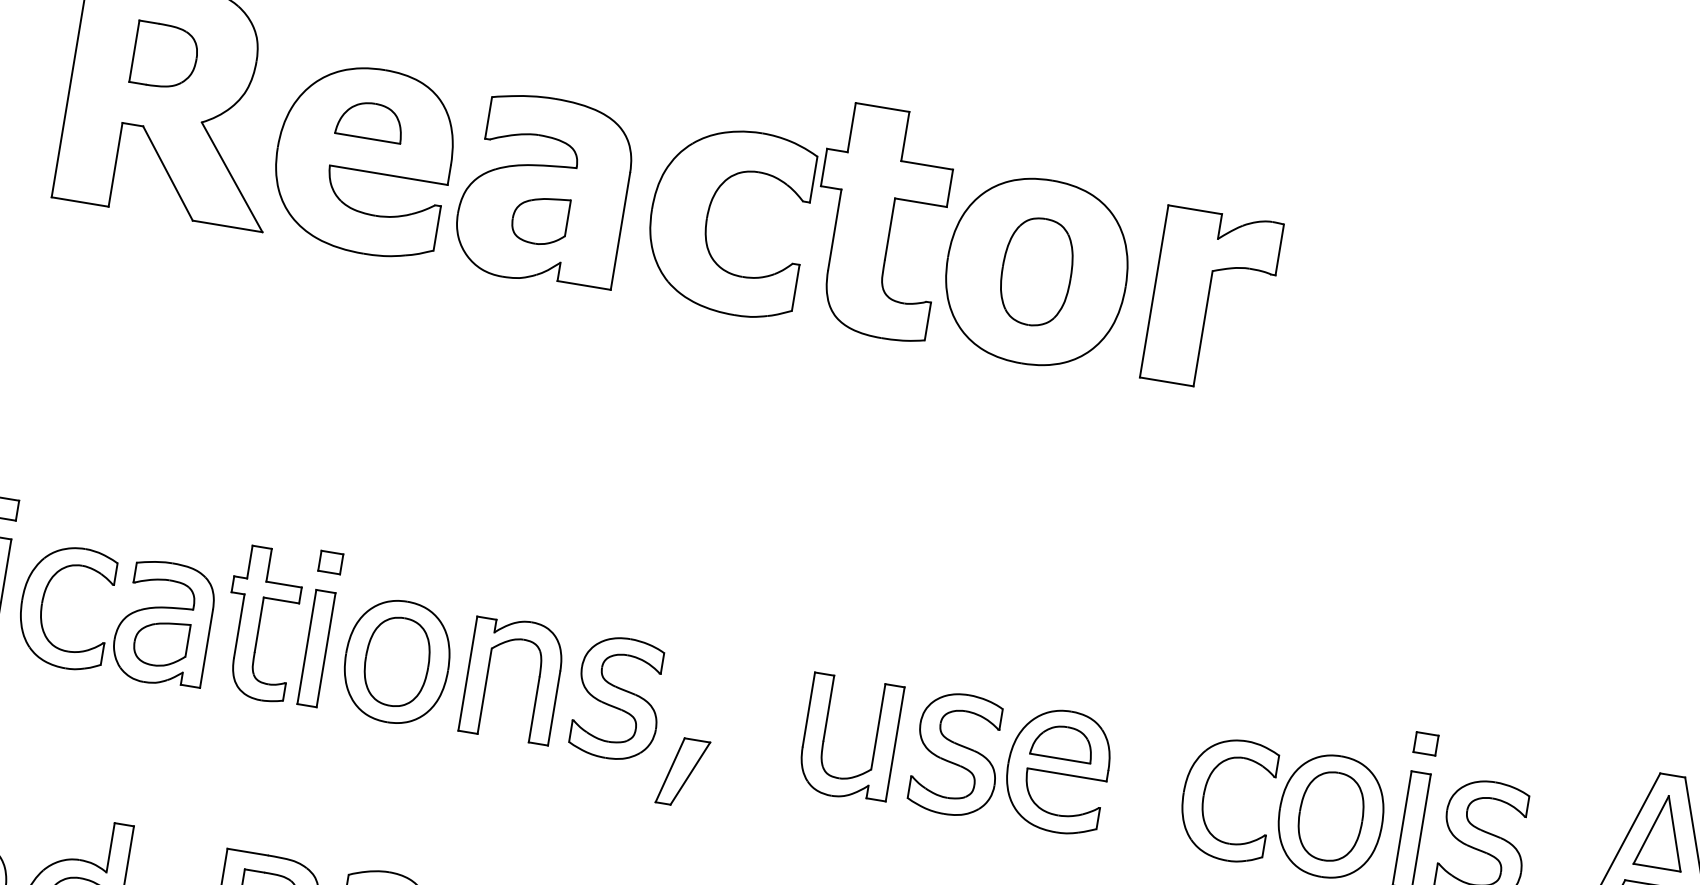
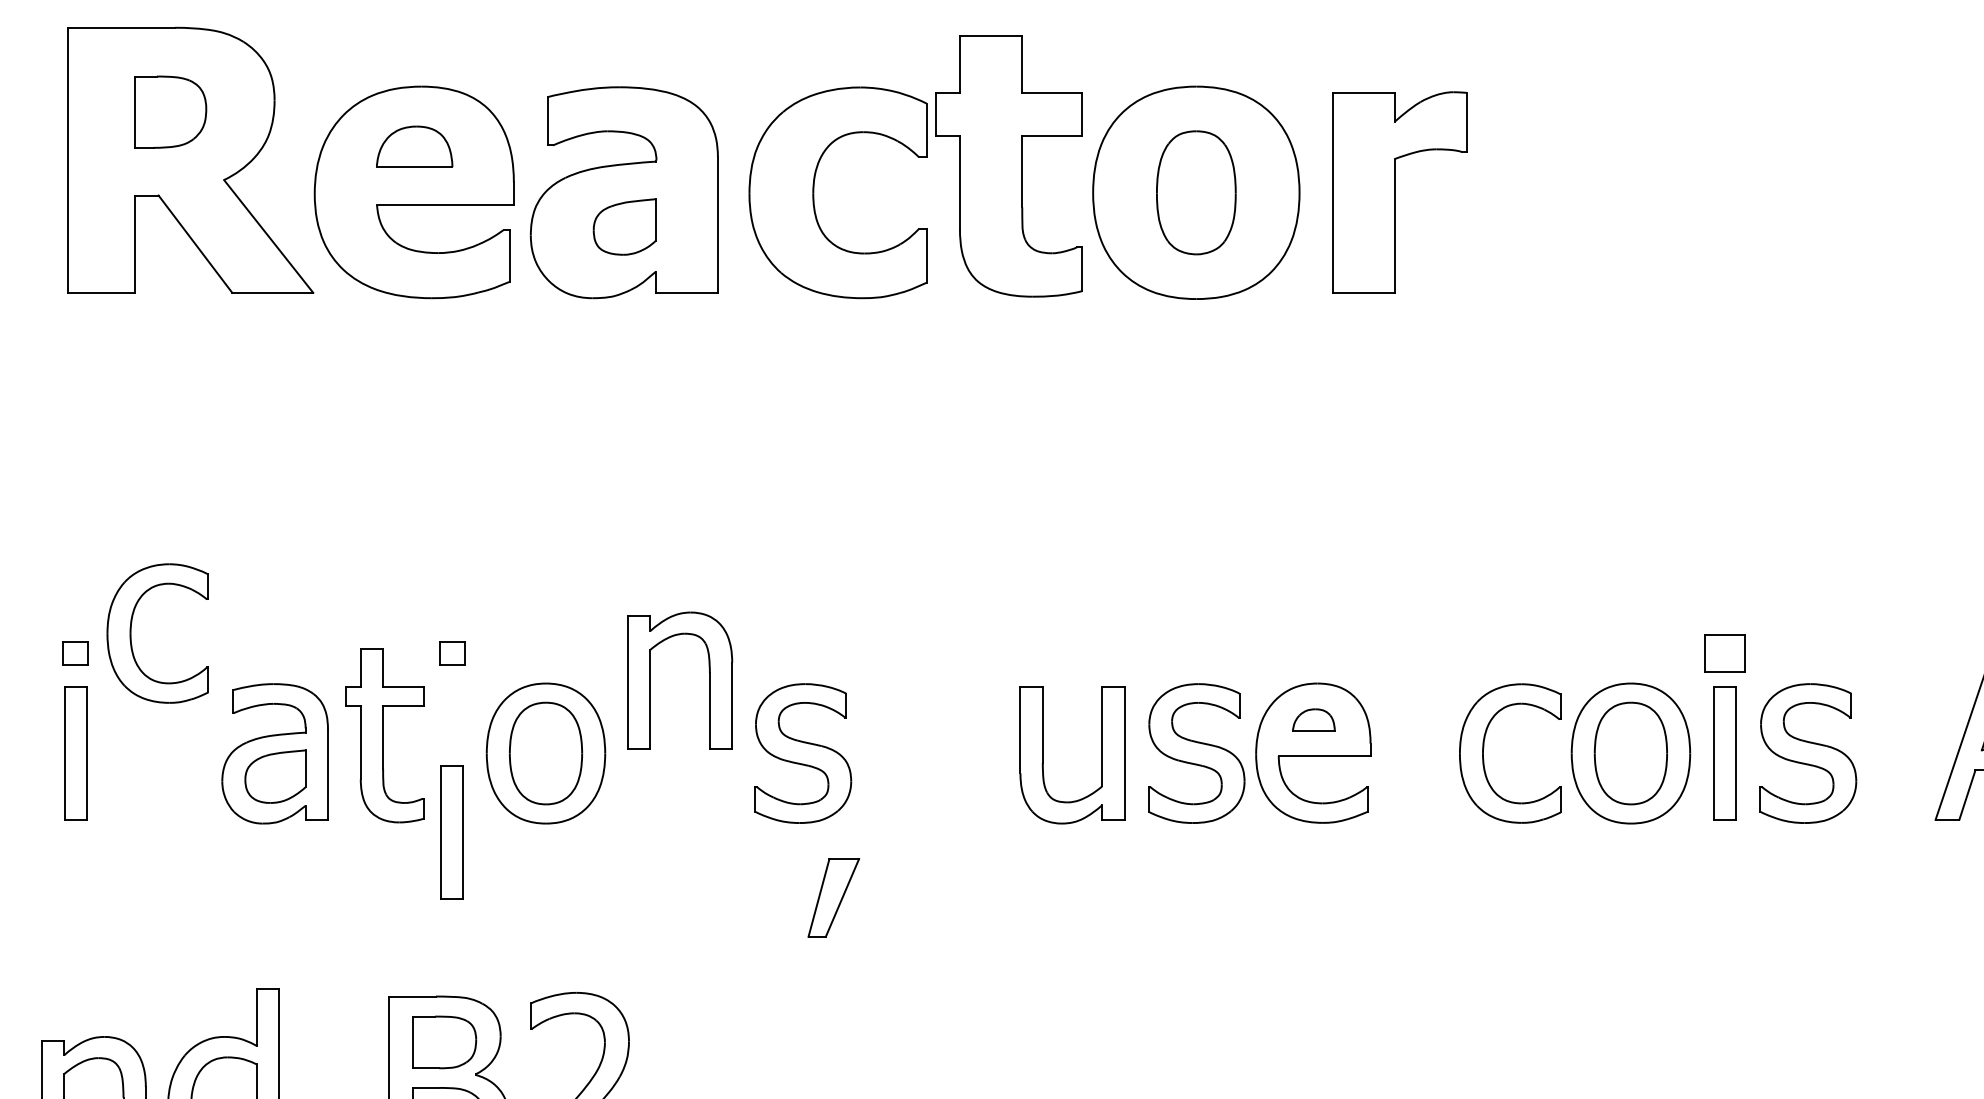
part: (42, 603) -> (131, 633), moved
part: (315, 648) -> (451, 832), moved
part: (538, 683) -> (709, 680), moved
part: (1062, 742) -> (1313, 720), size x0.6
part: (1425, 743) -> (1724, 653), size x1.6
part: (682, 771) -> (833, 897), moved

